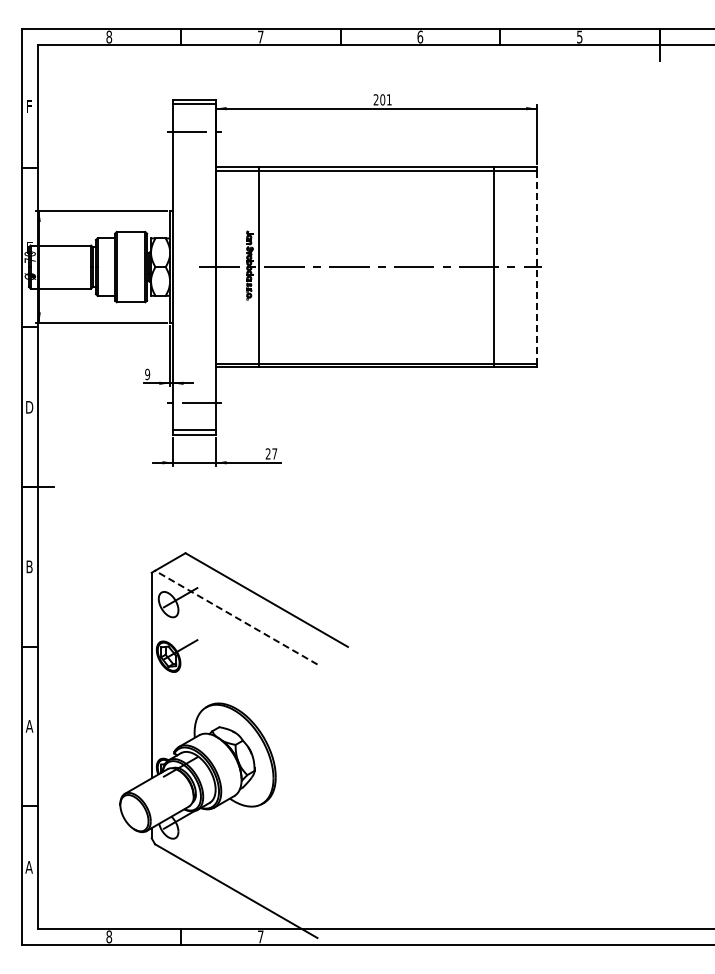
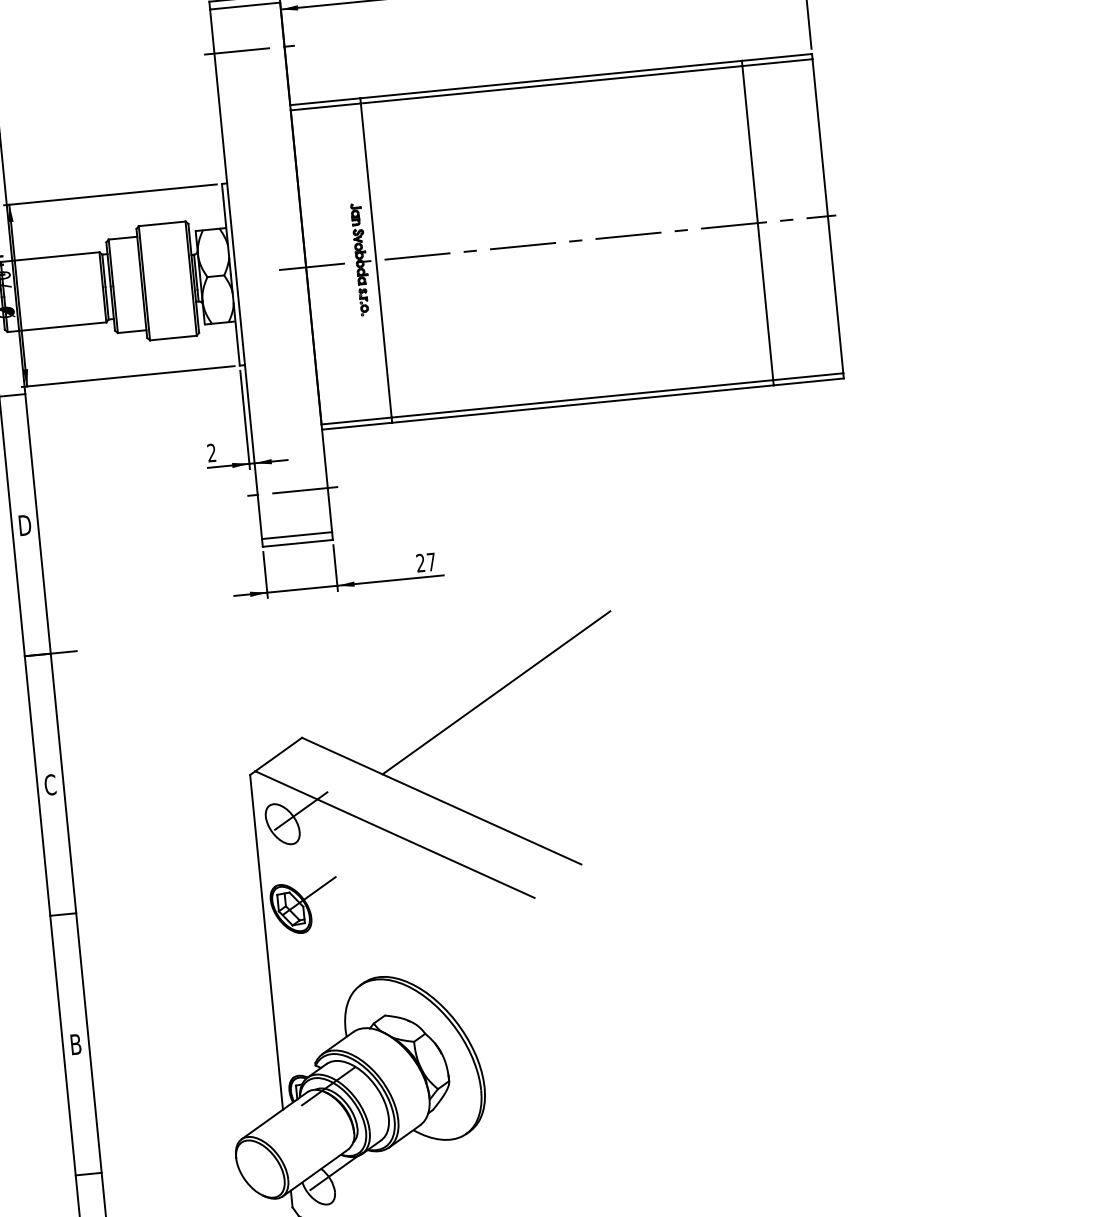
line: (536, 267) -> (827, 216), dashed -> solid
text: (147, 374) -> (211, 453), 9 -> 2
line: (306, 537) -> (496, 692), added
text: (29, 566) -> (50, 784), B -> C
line: (236, 617) -> (395, 834), dashed -> solid
text: (29, 726) -> (75, 1044), A -> B

